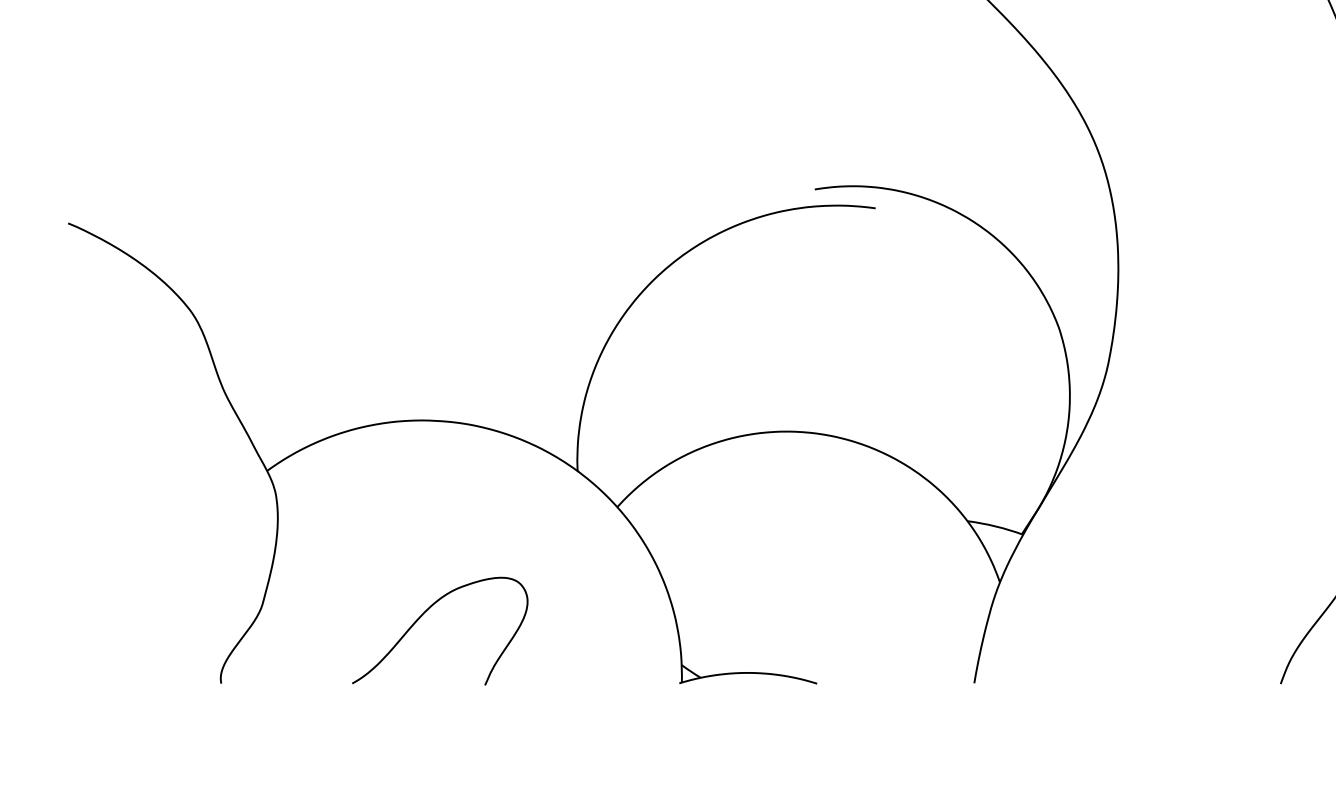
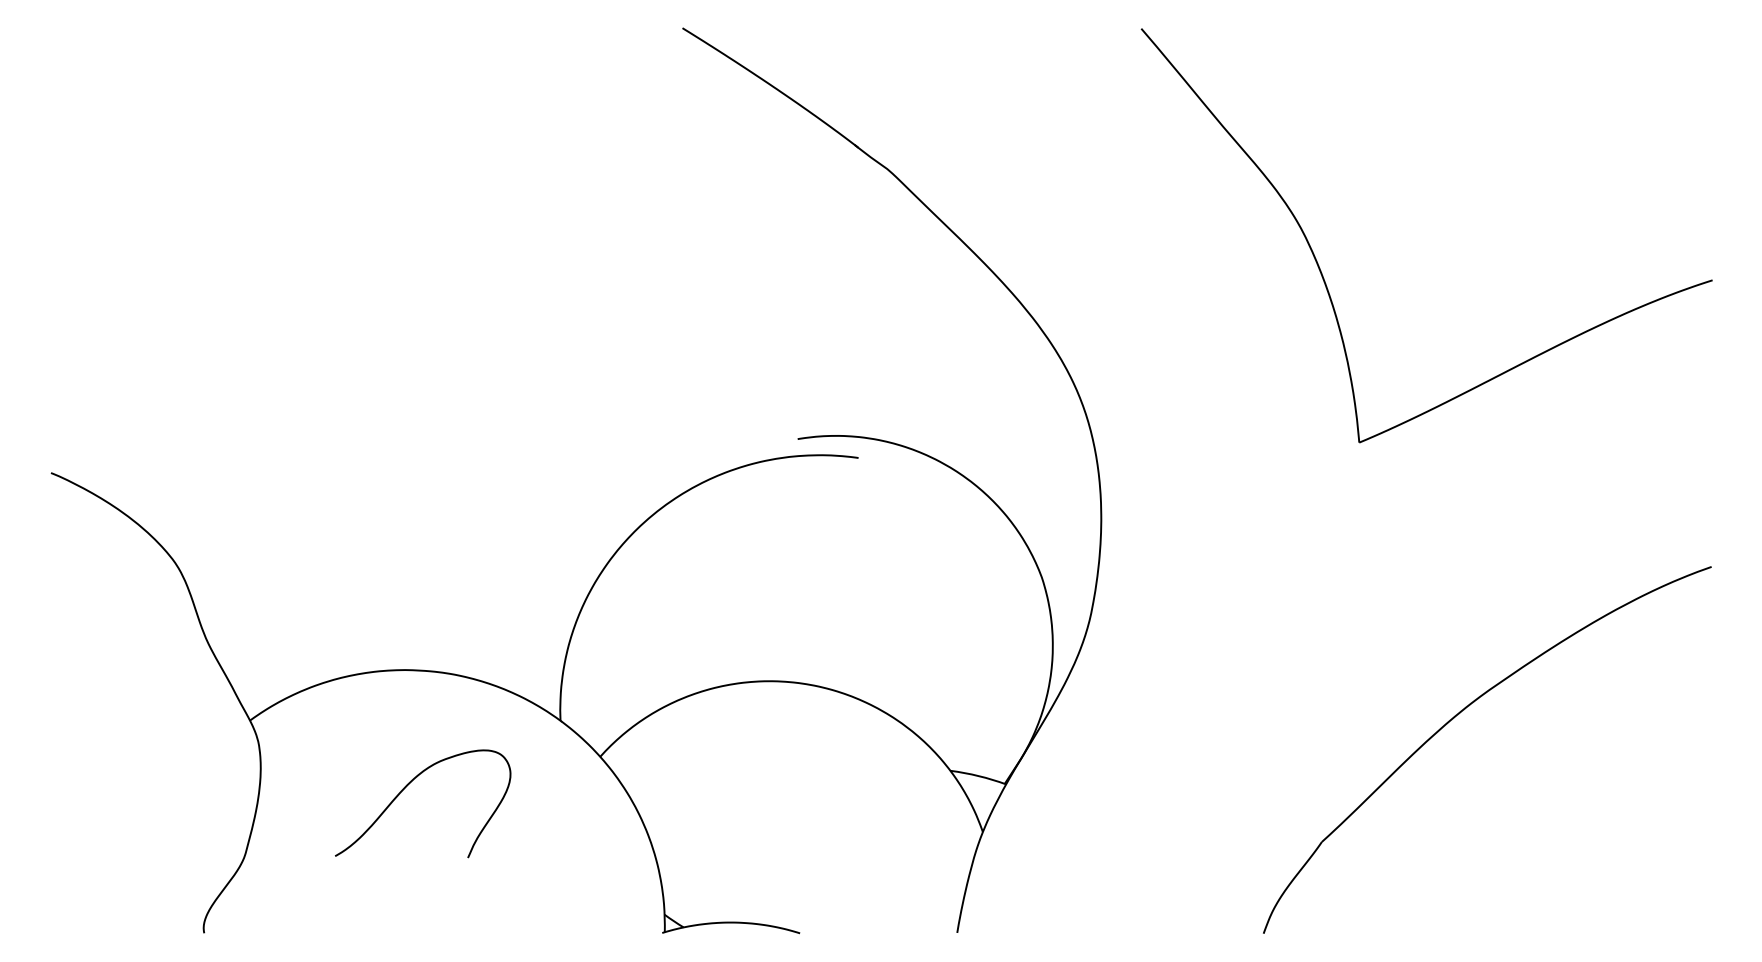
curve: (424, 613) -> (407, 786), moved

